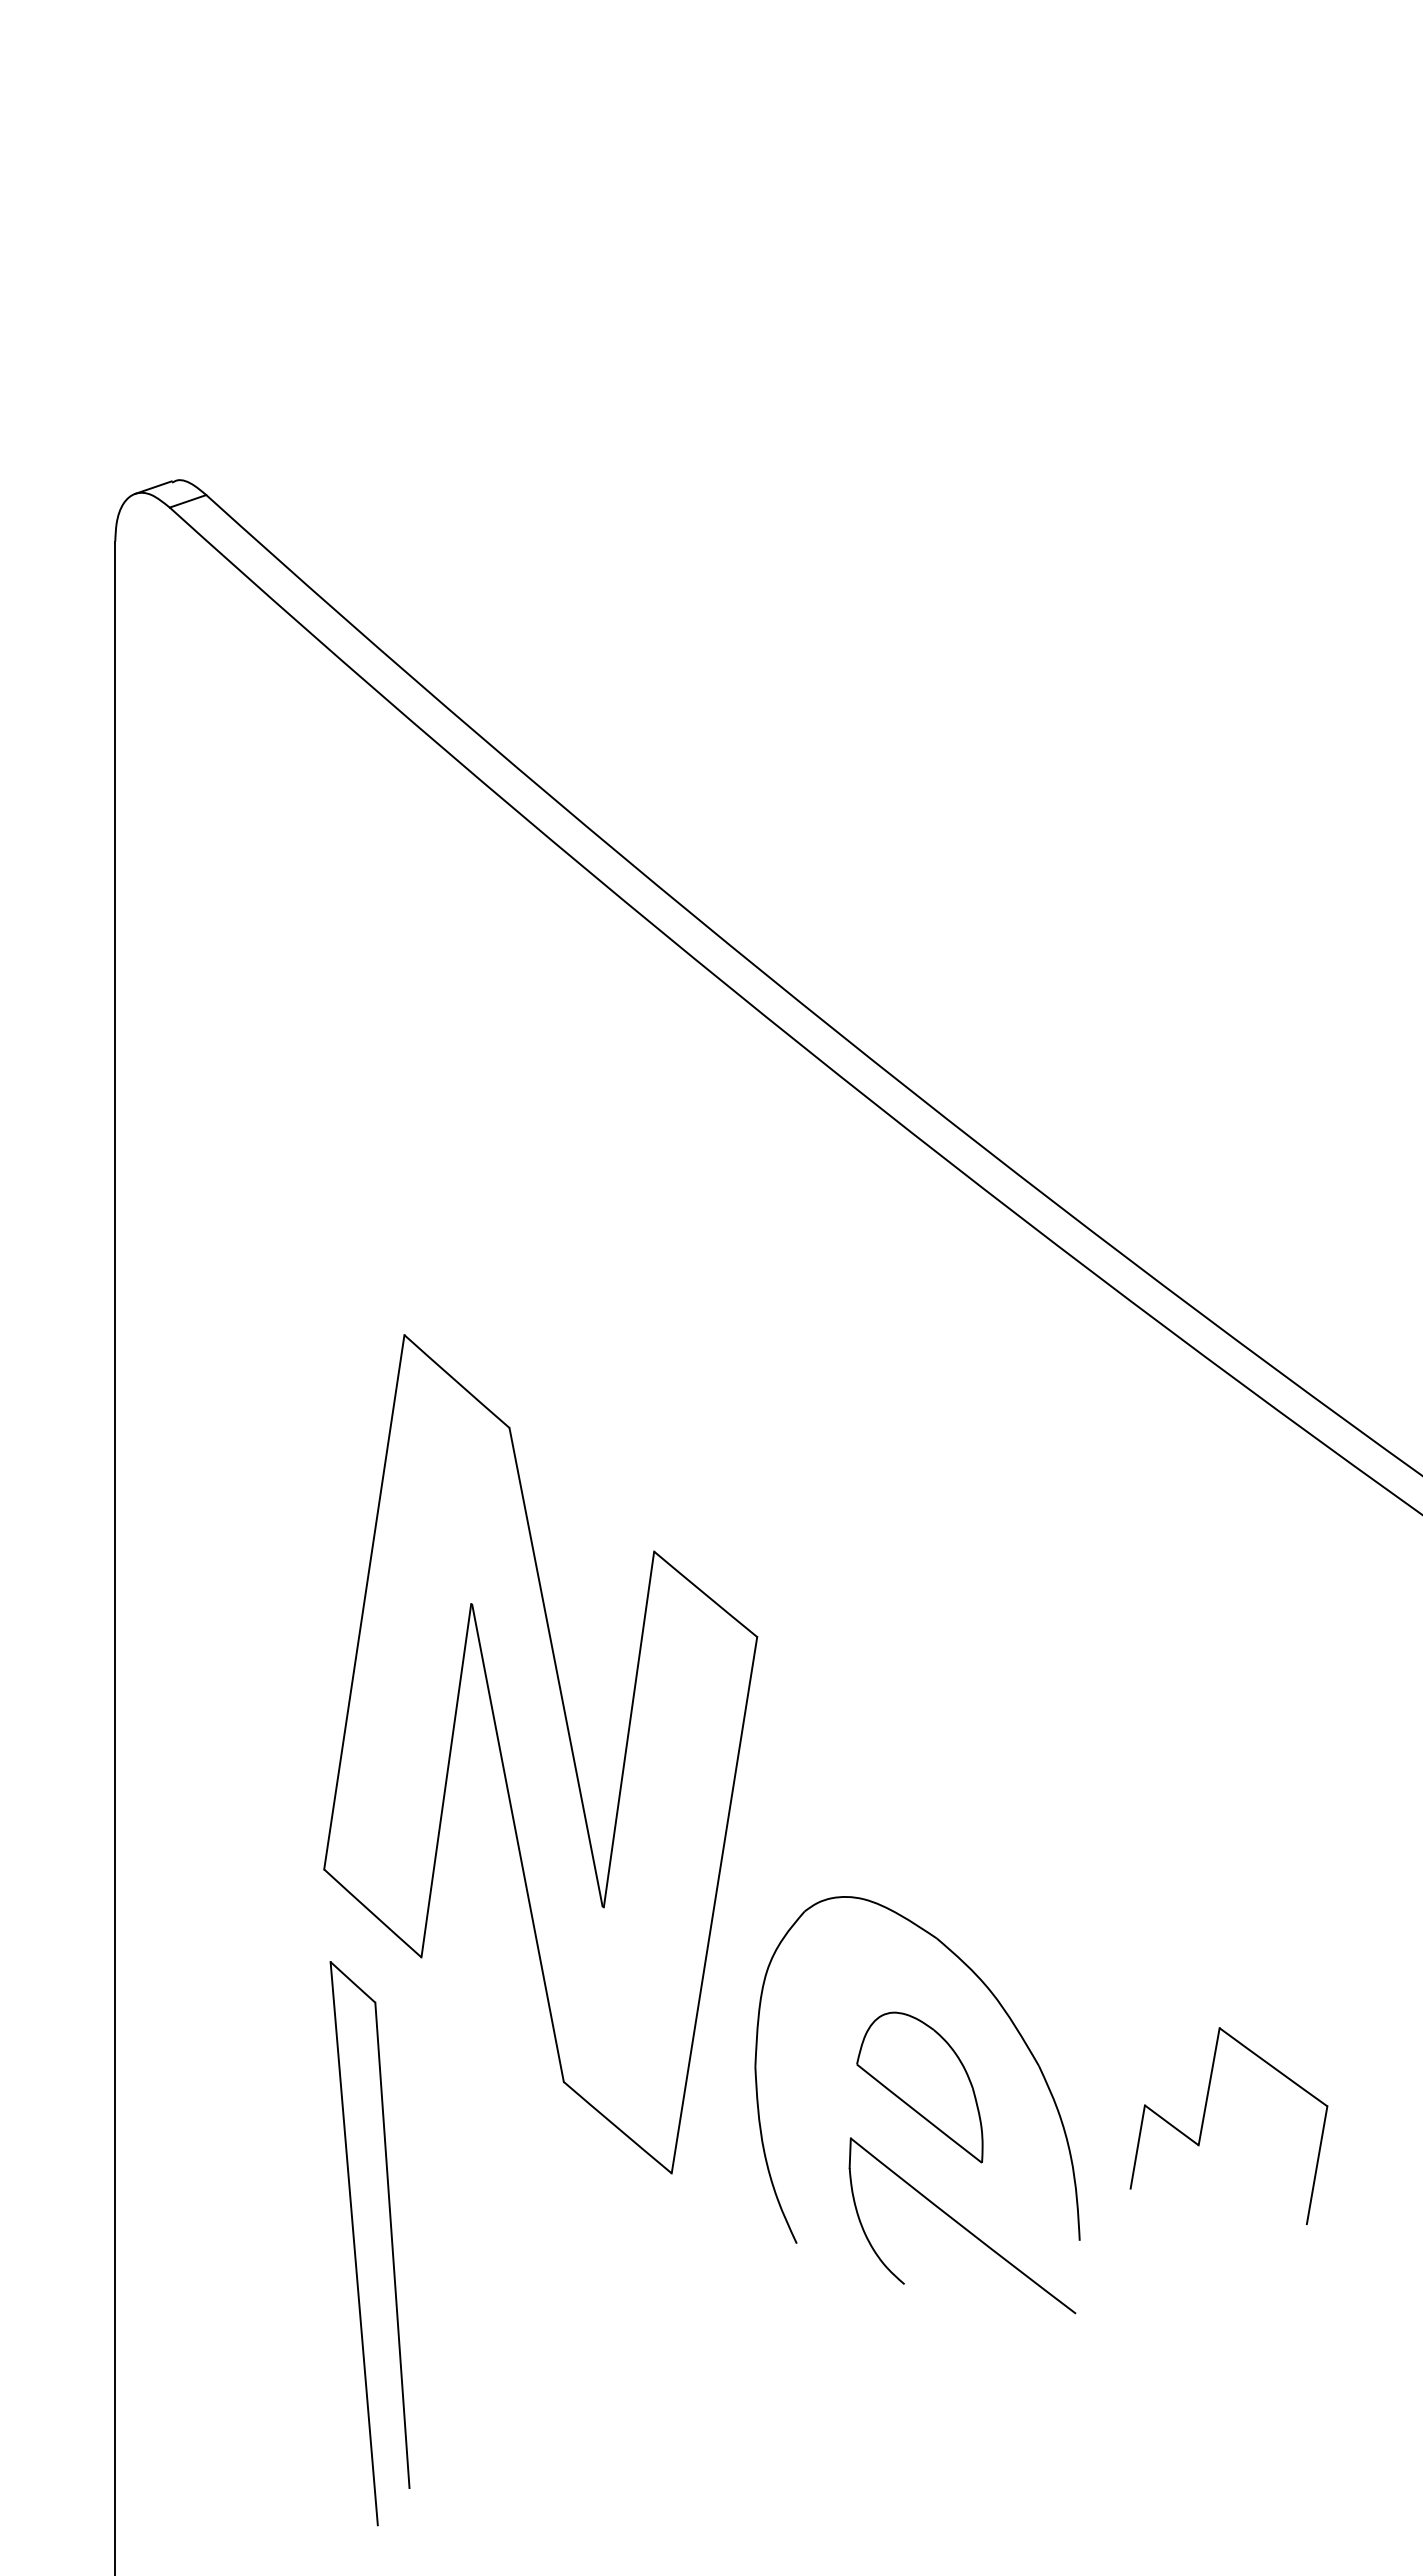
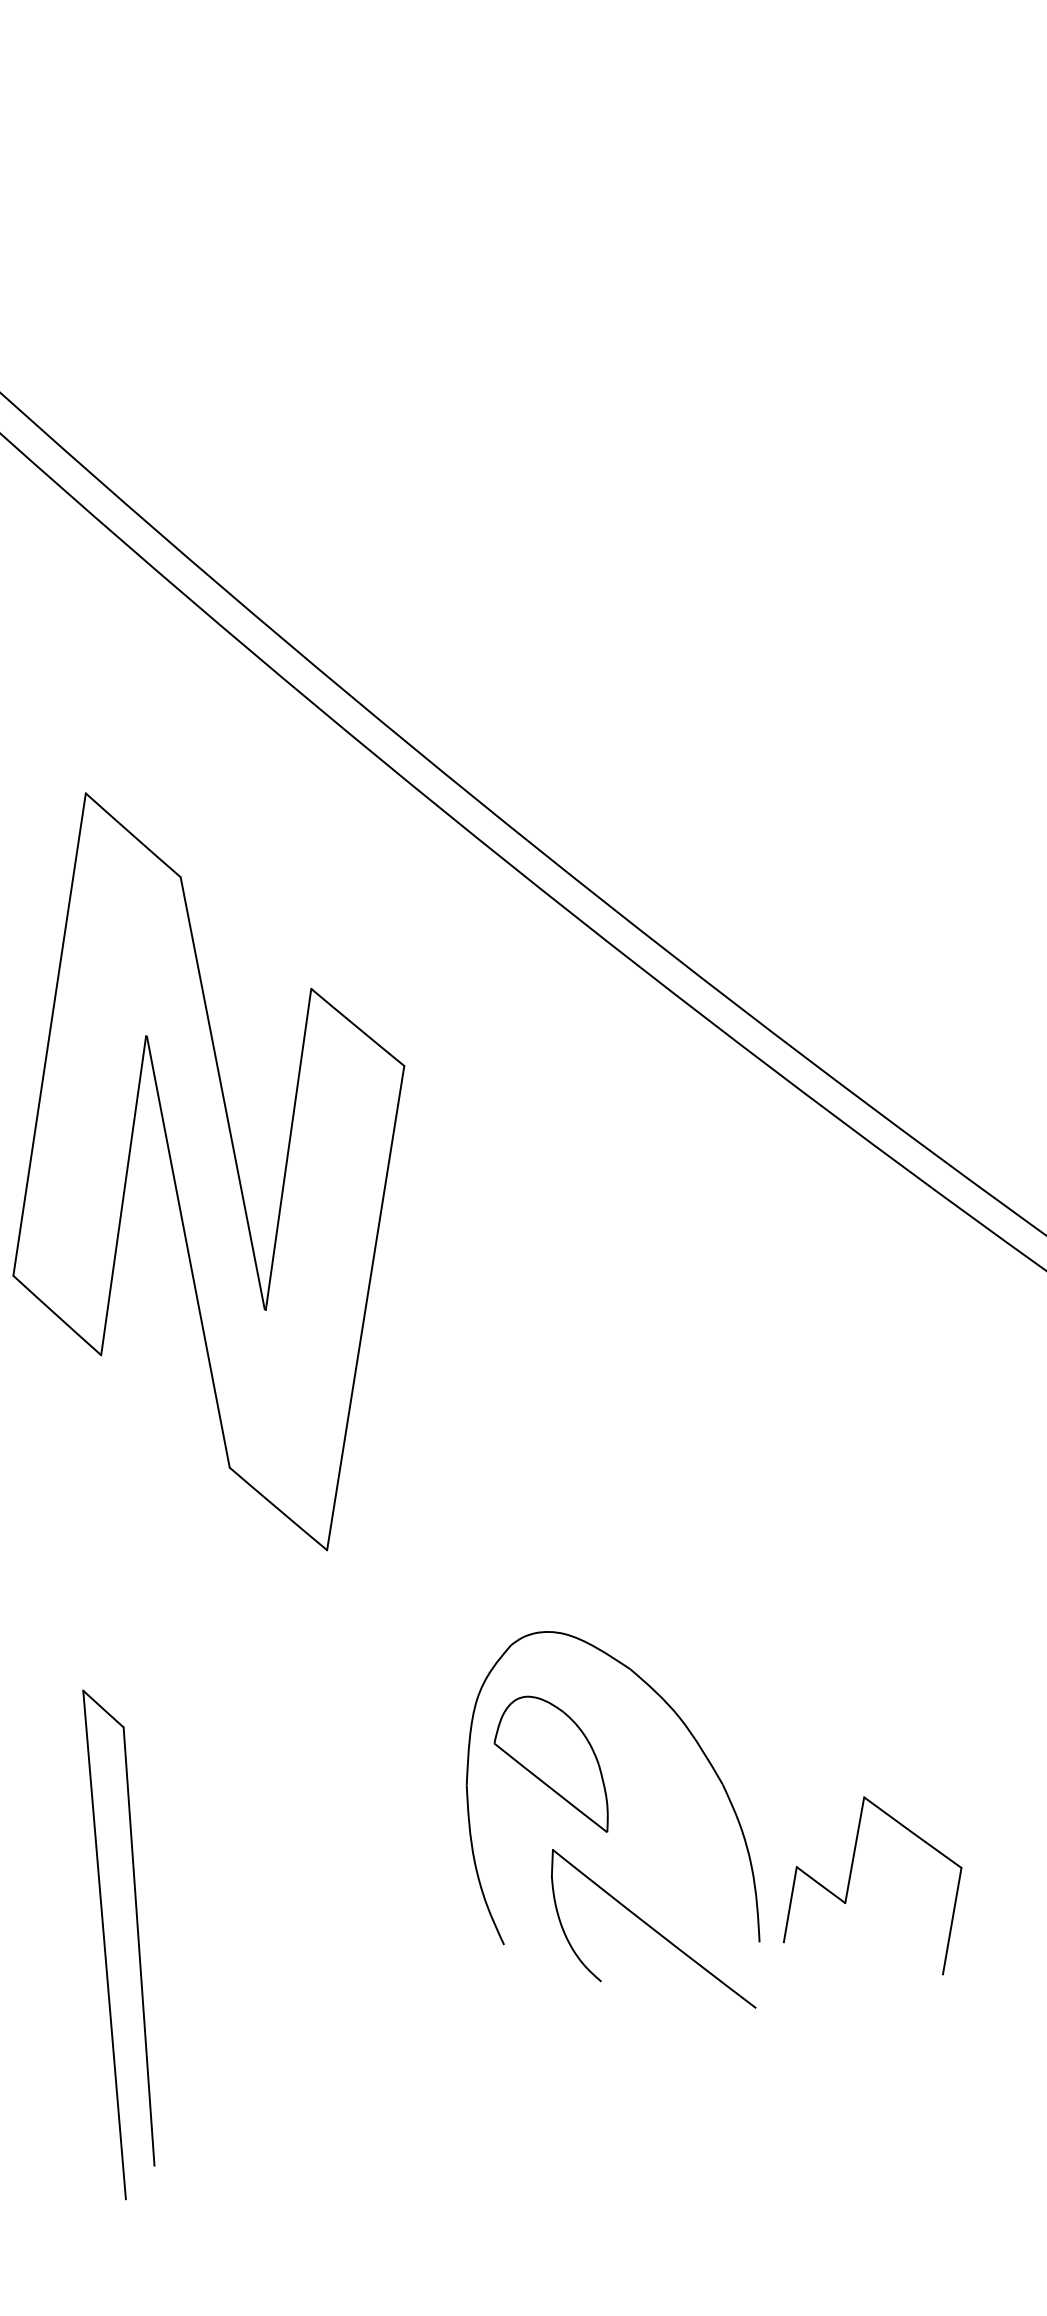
part: (540, 1754) -> (208, 1172), moved
part: (919, 2087) -> (550, 1764), moved
part: (1204, 2119) -> (850, 1879), moved

